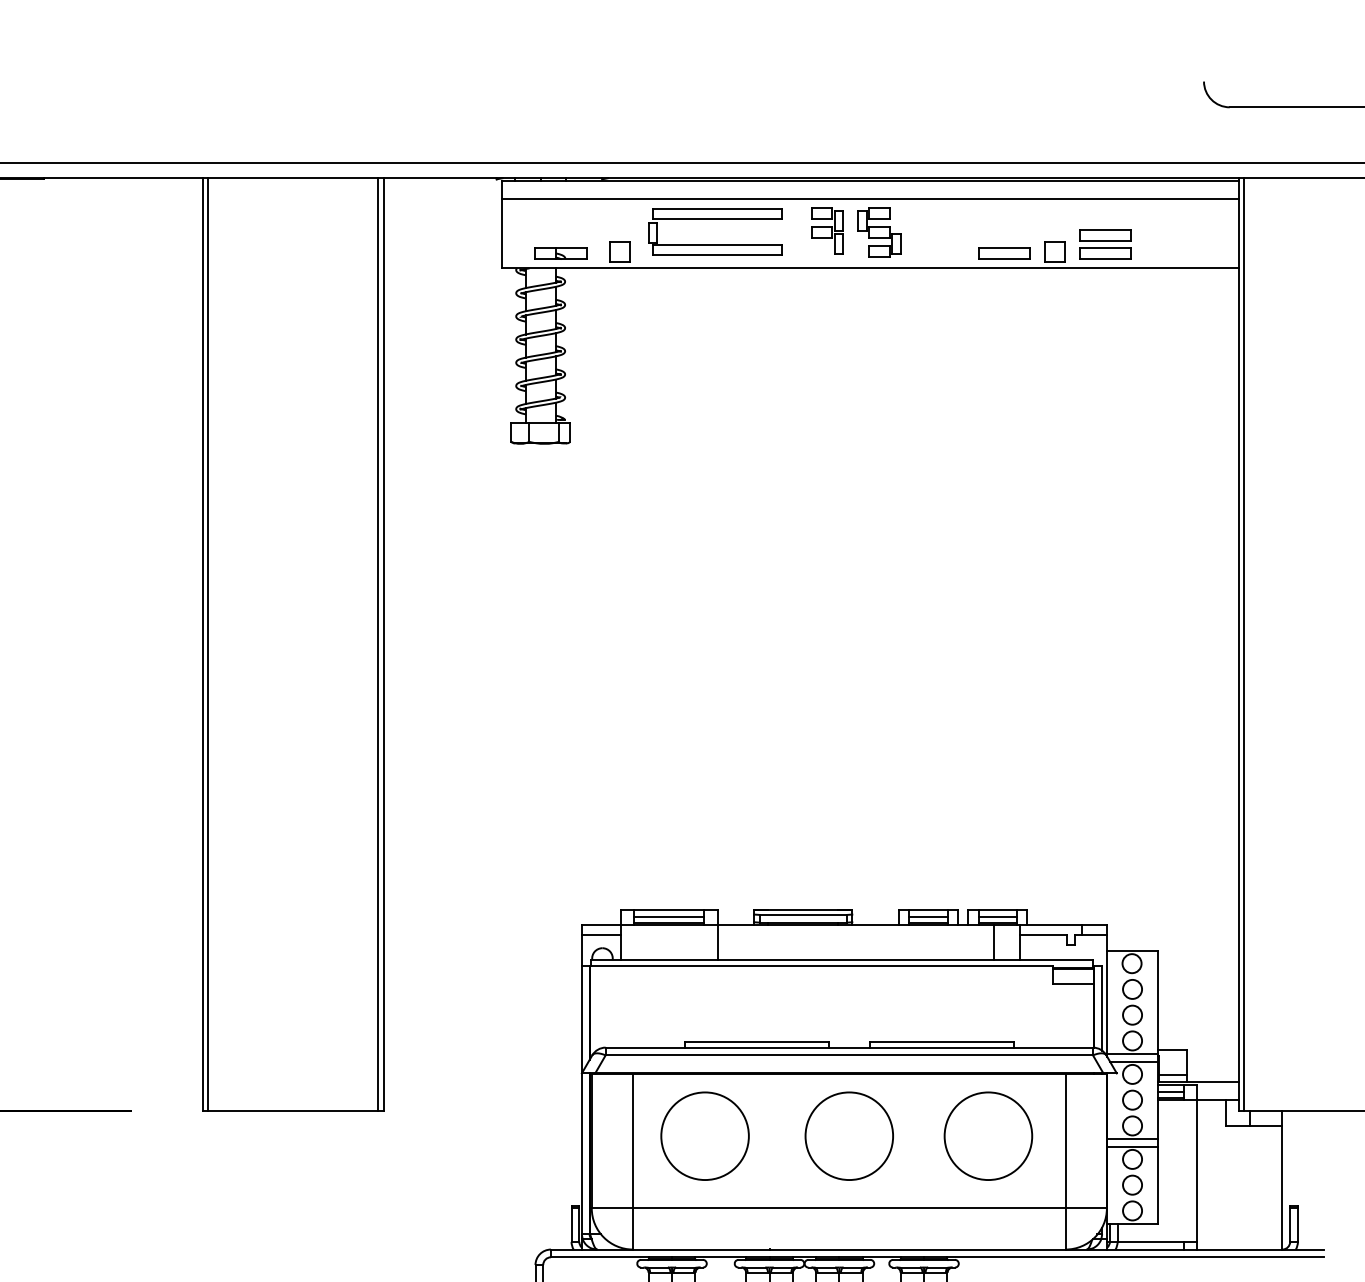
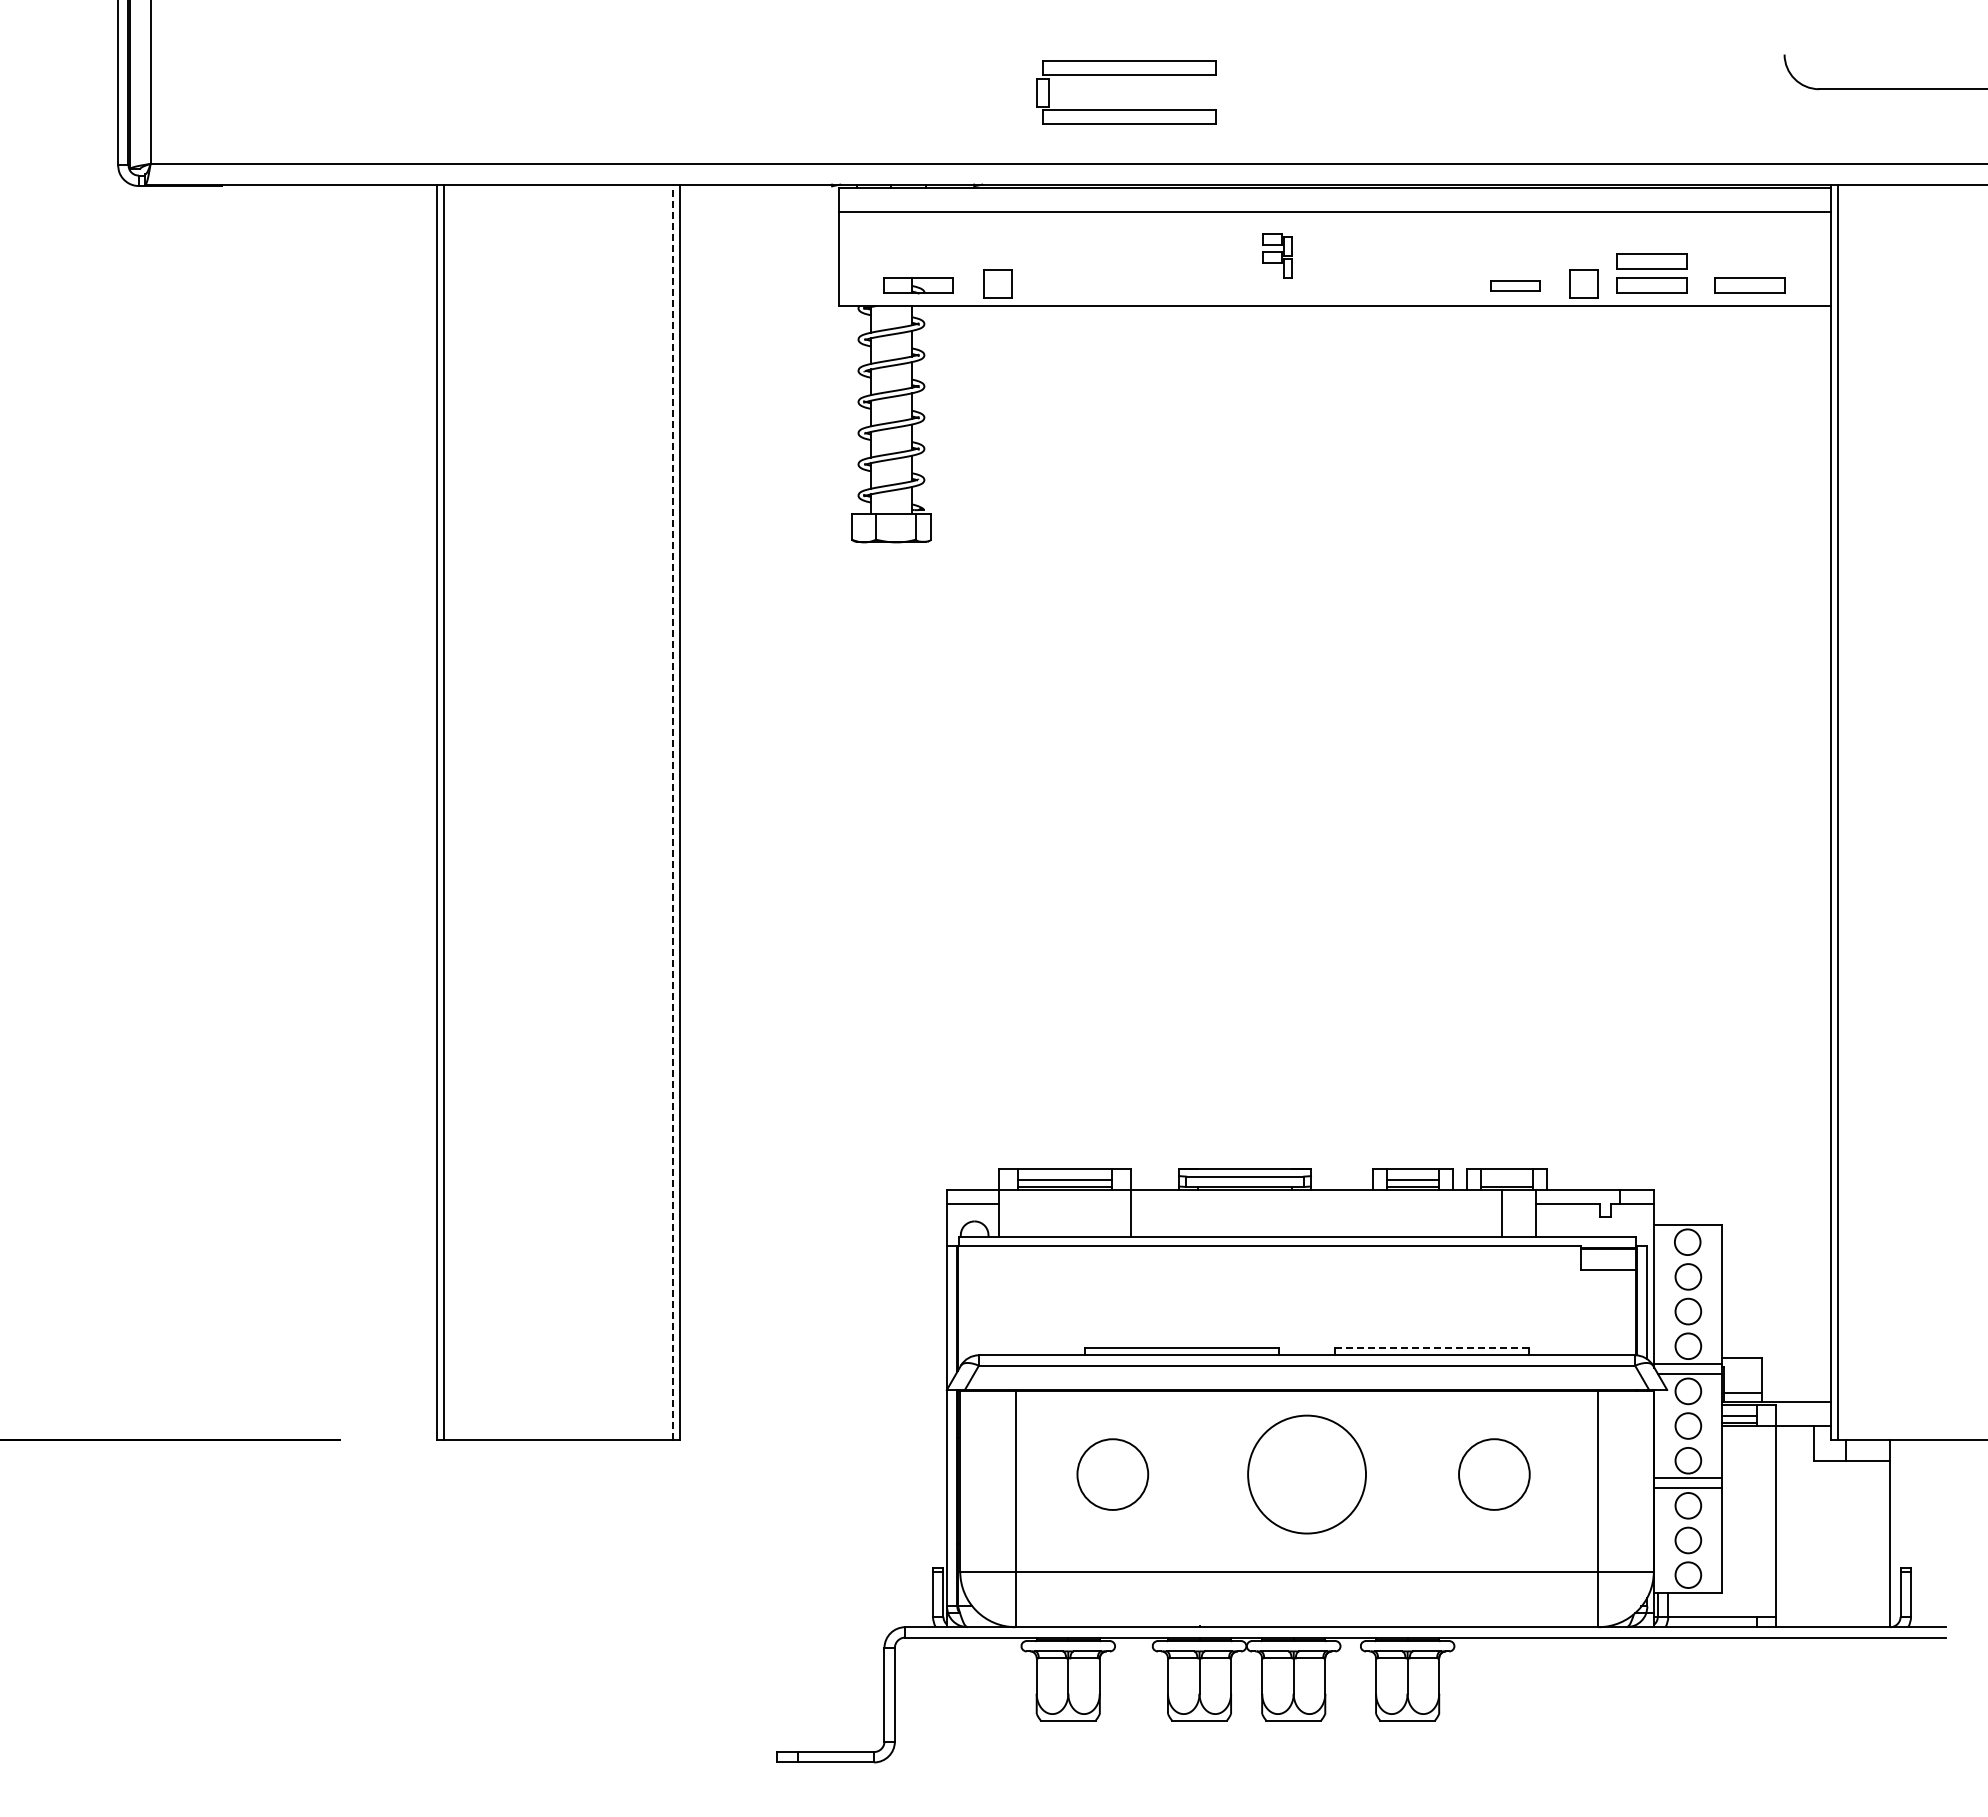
part: (715, 219) -> (1126, 75), moved
part: (827, 230) -> (1277, 255), size x0.7
part: (879, 232) -> (1347, 257), removed
part: (1004, 253) -> (1515, 285), size x0.7
part: (1177, 253) -> (1749, 285), added
line: (378, 644) -> (672, 812), solid -> dashed
line: (997, 917) -> (1506, 1179), removed
line: (942, 1042) -> (1432, 1348), solid -> dashed
circle: (704, 1136) -> (1112, 1474), size x0.6
circle: (988, 1136) -> (1494, 1474), size x0.6

